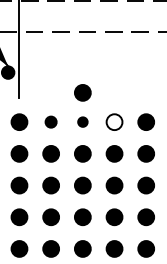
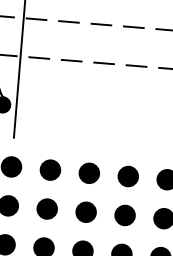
part: (82, 92) -> (91, 136), removed
part: (50, 121) -> (49, 169), size x1.43
part: (82, 121) -> (89, 172), size x1.67
fill: (114, 122) -> (128, 176), added

